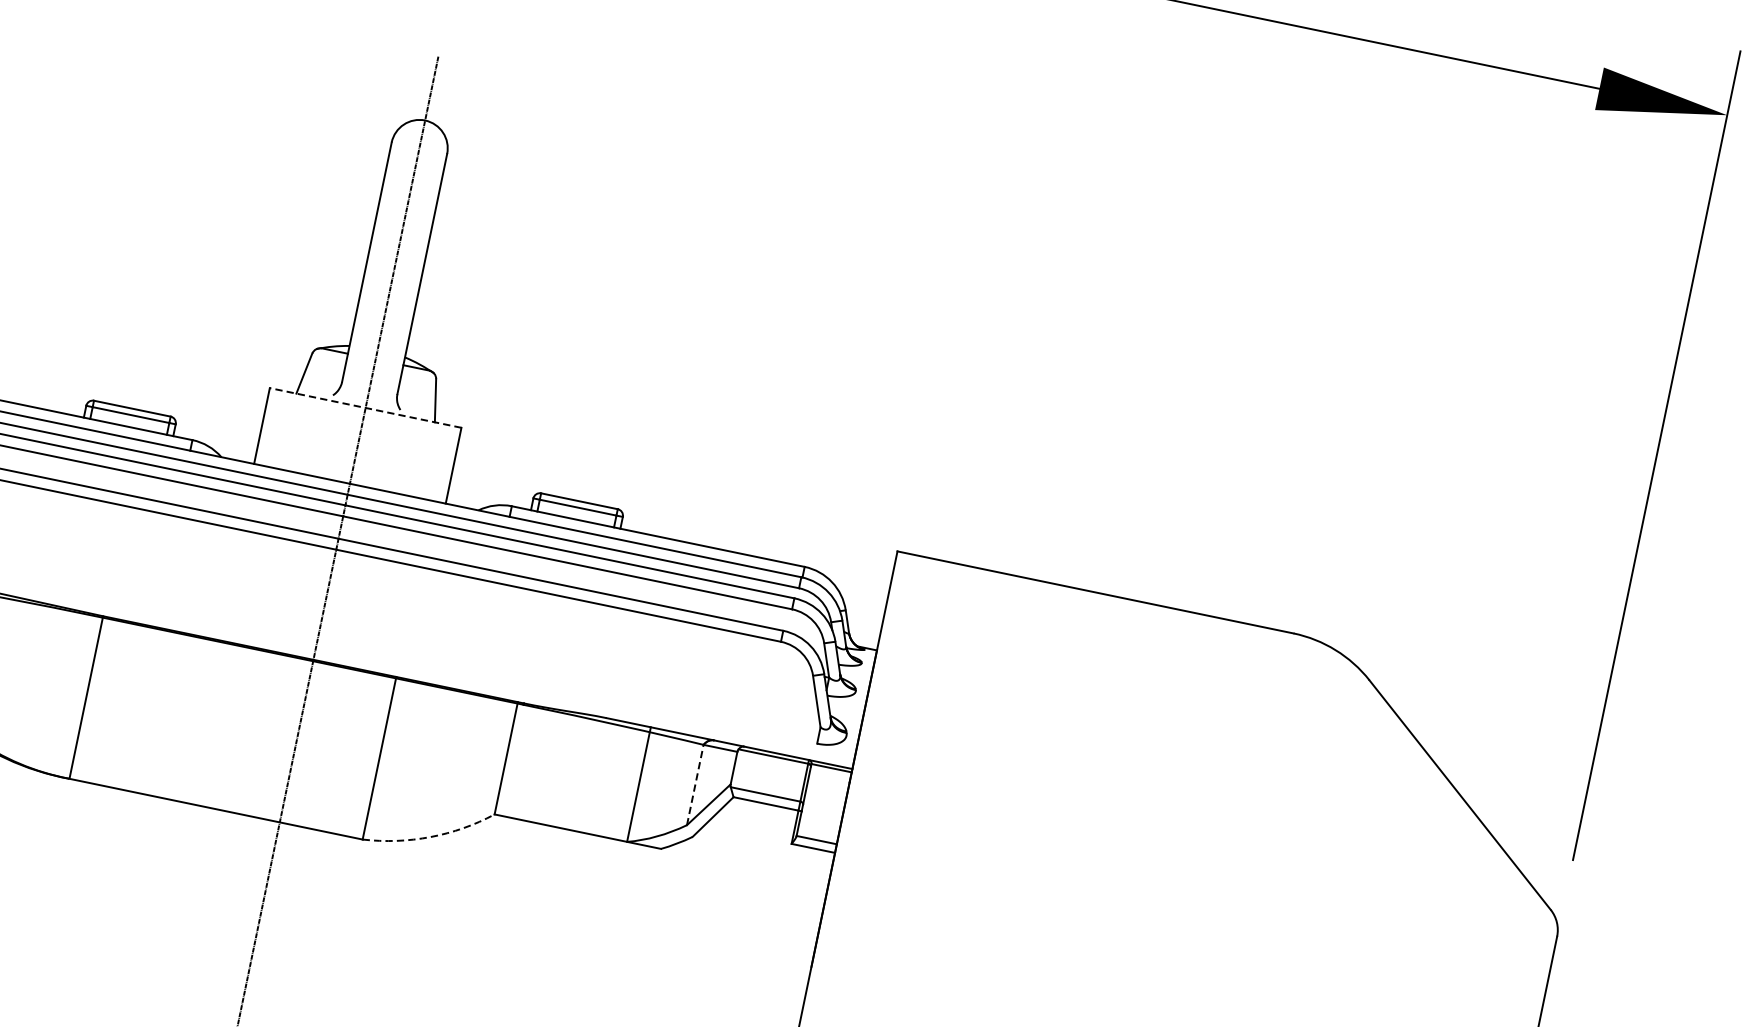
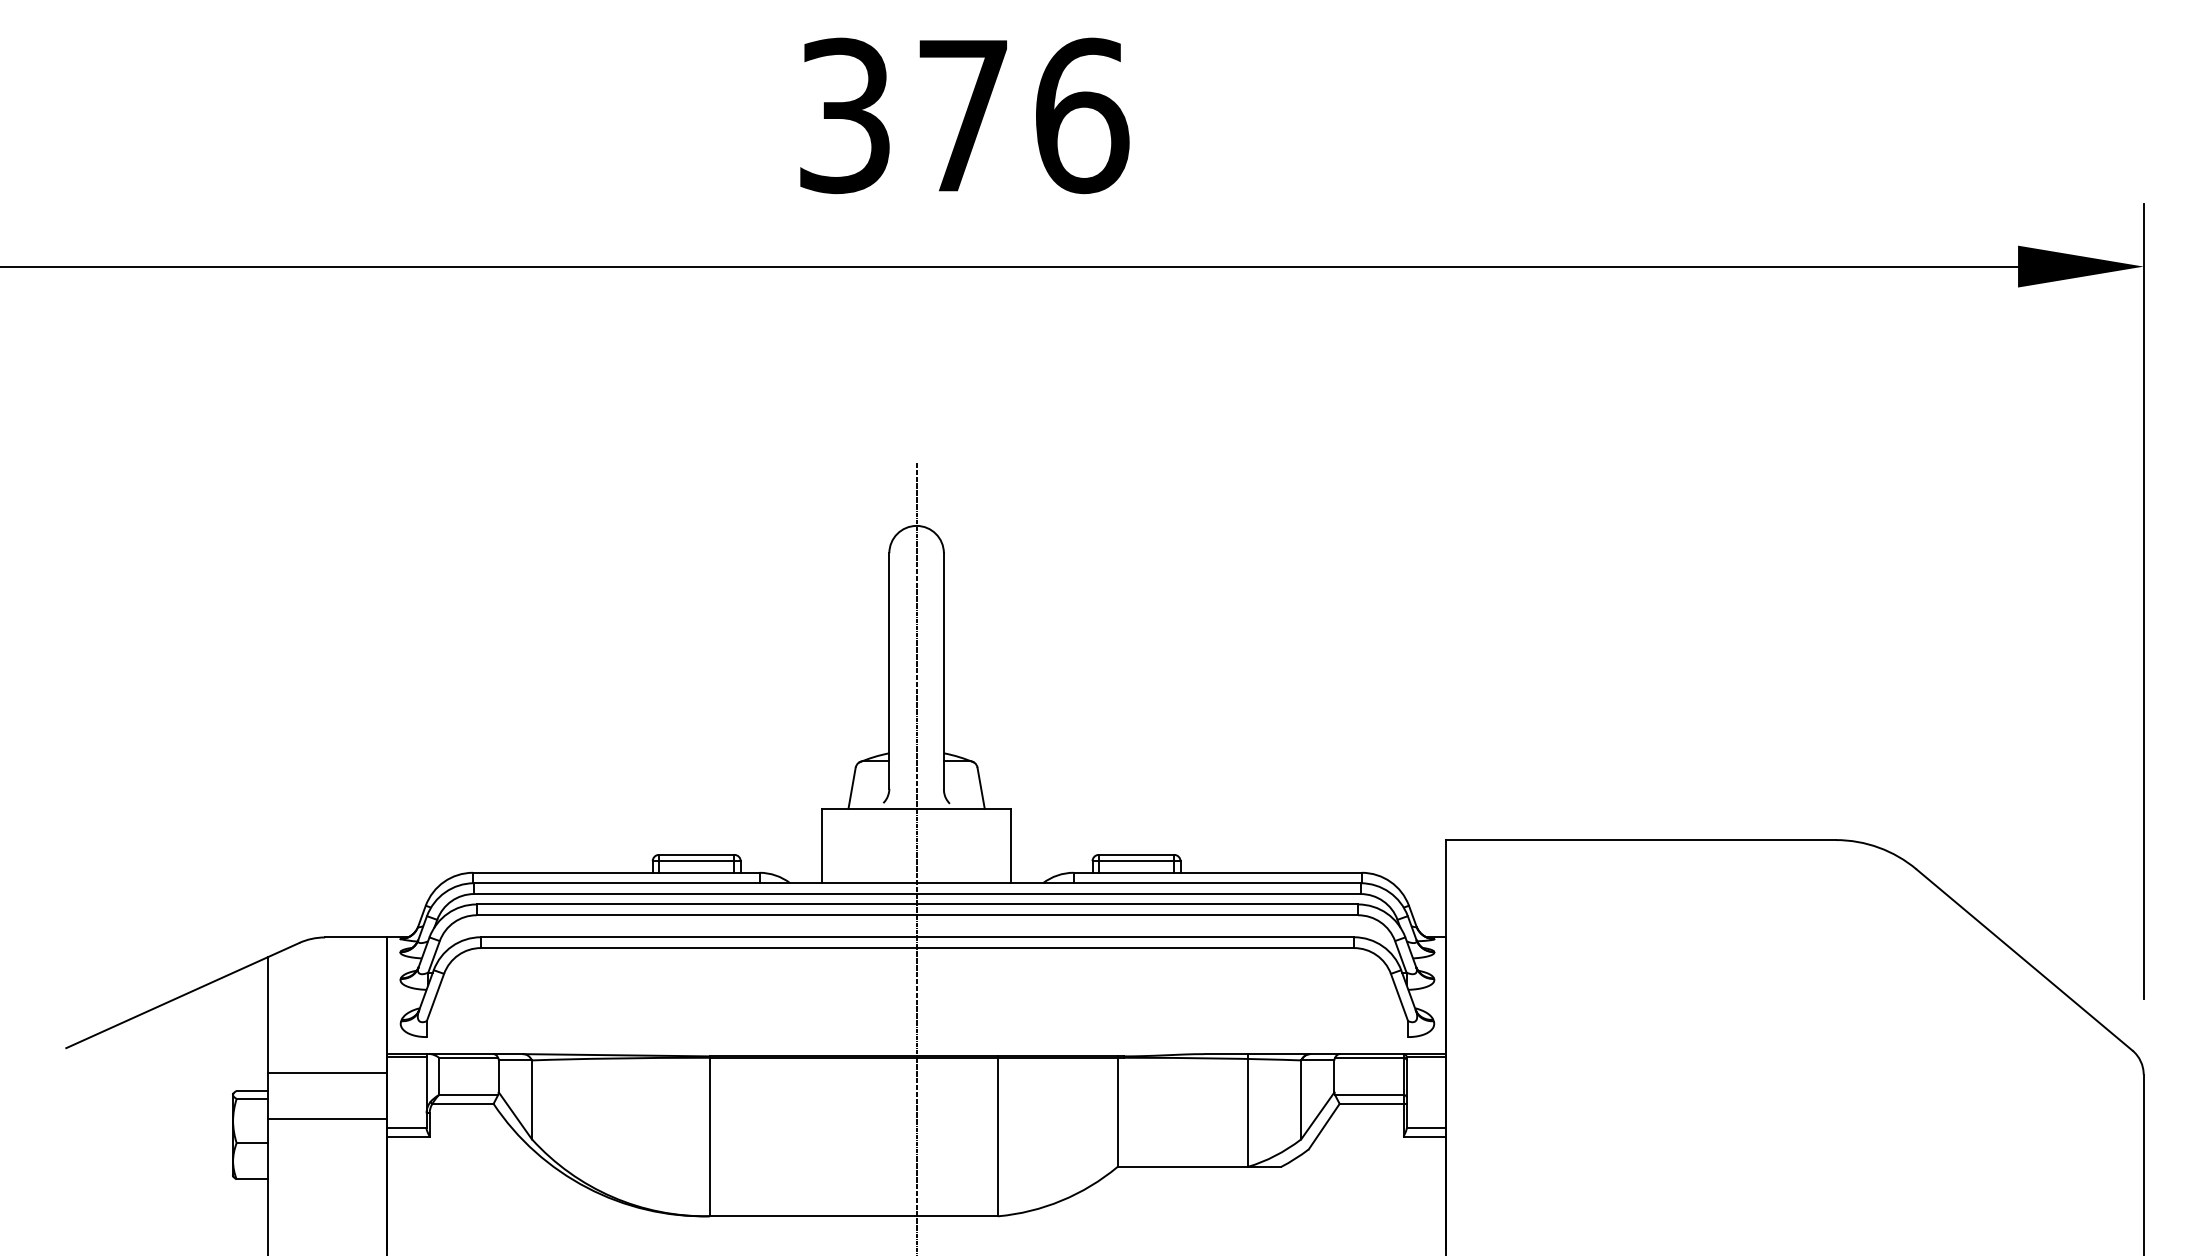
line: (365, 407) -> (916, 808), dashed -> solid
line: (695, 784) -> (1301, 1099), dashed -> solid
arc: (430, 836) -> (1061, 1200), dashed -> solid

